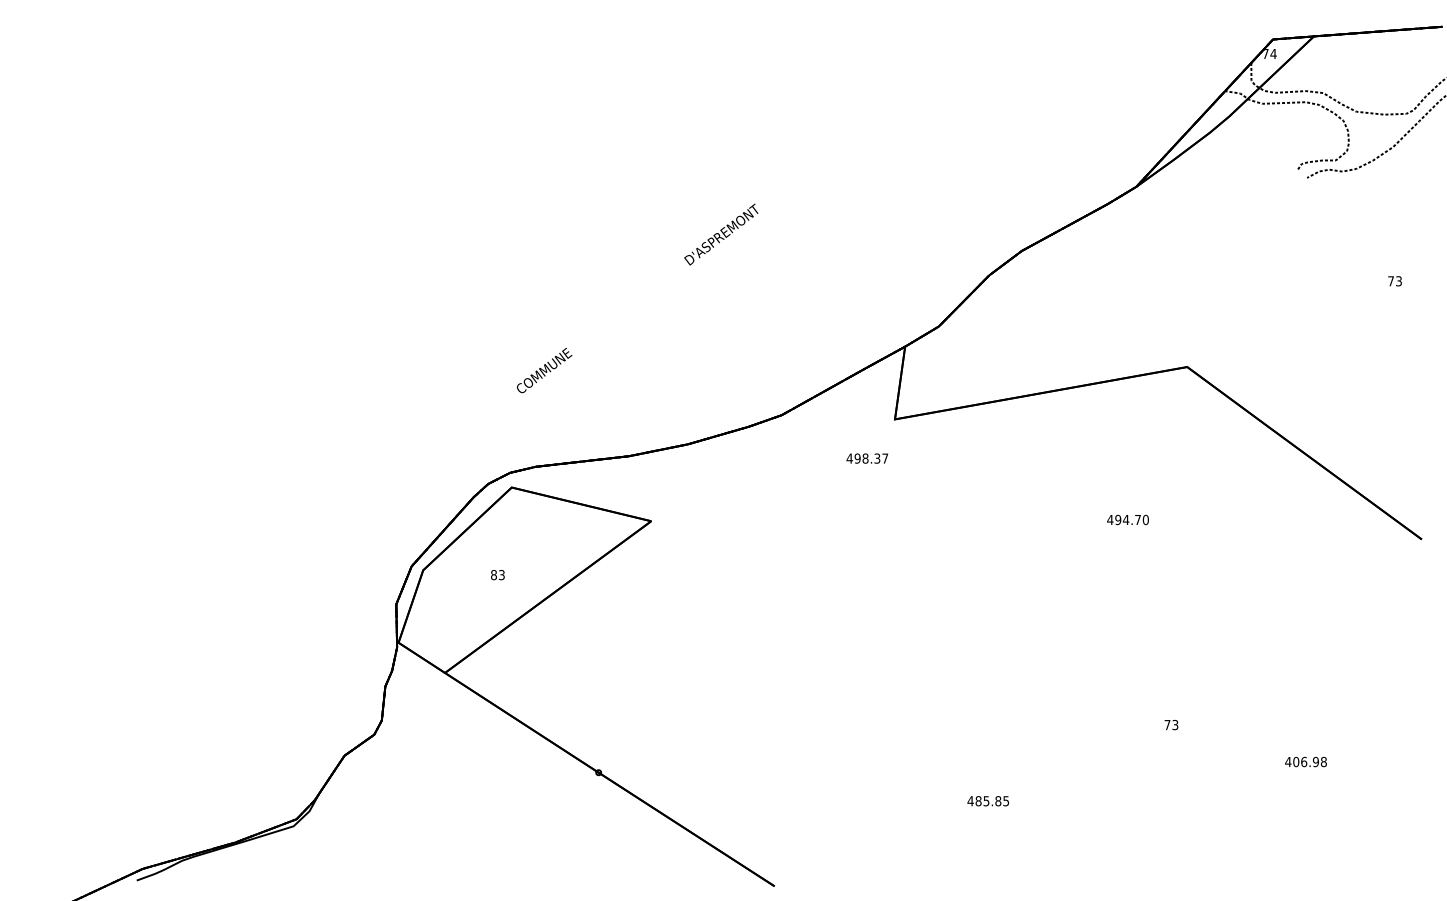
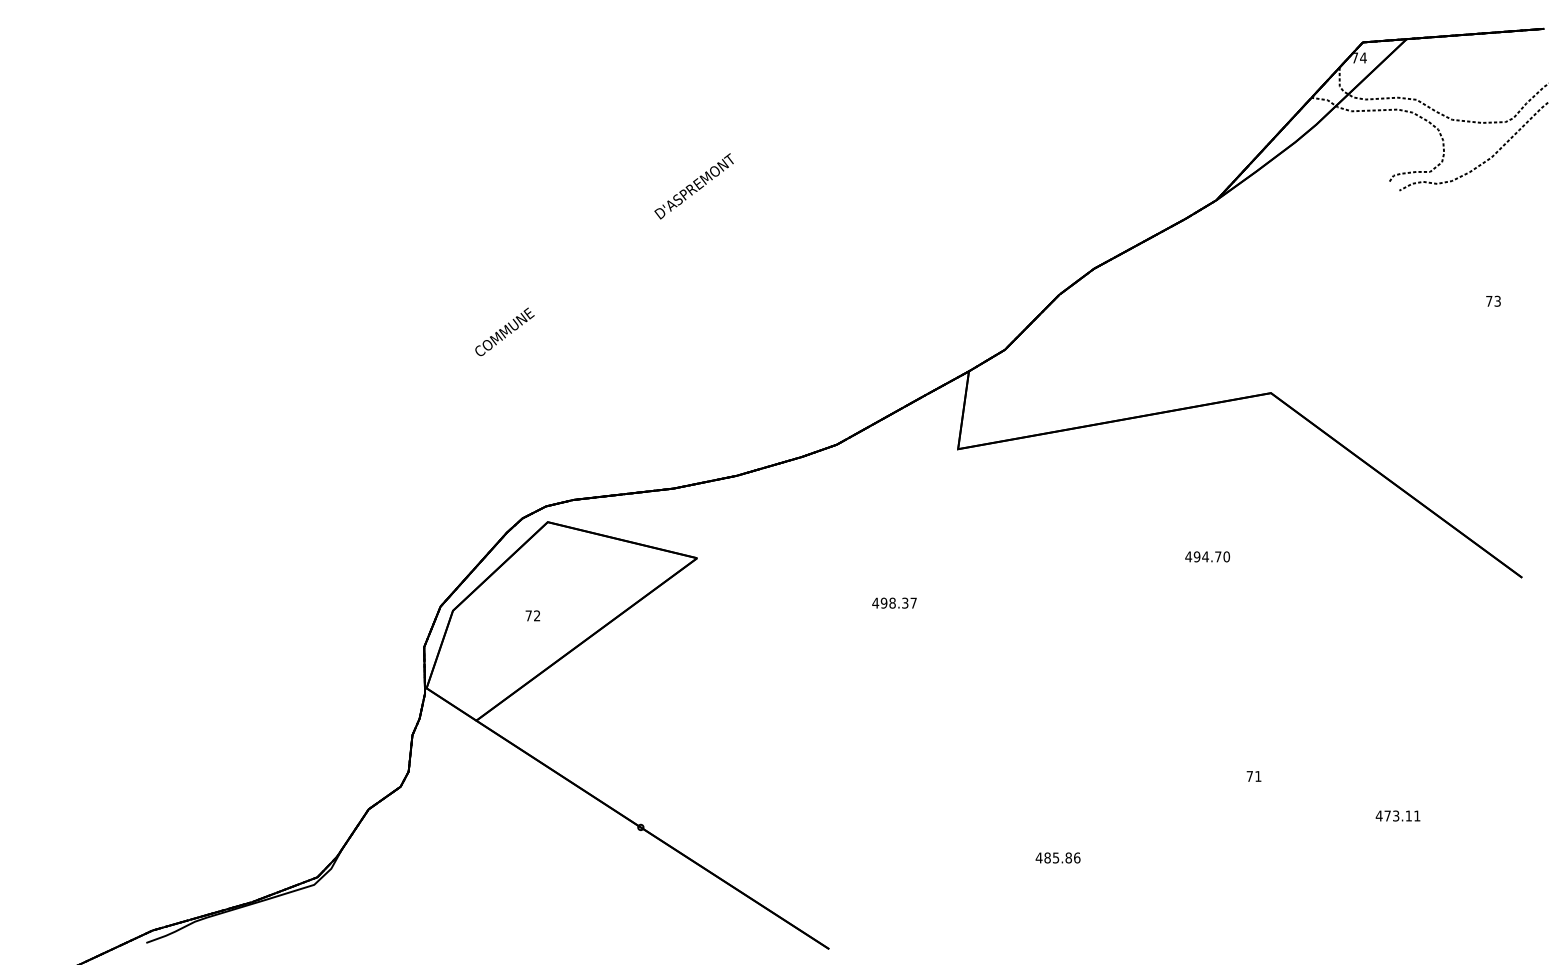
text: (637, 298) -> (604, 254), moved
text: (867, 457) -> (894, 602), moved
text: (497, 574) -> (532, 615), 83 -> 72
text: (1175, 725) -> (1258, 776), 73 -> 71
text: (1310, 761) -> (1402, 815), 406.98 -> 473.11
text: (1006, 800) -> (1077, 857), 485.85 -> 485.86

